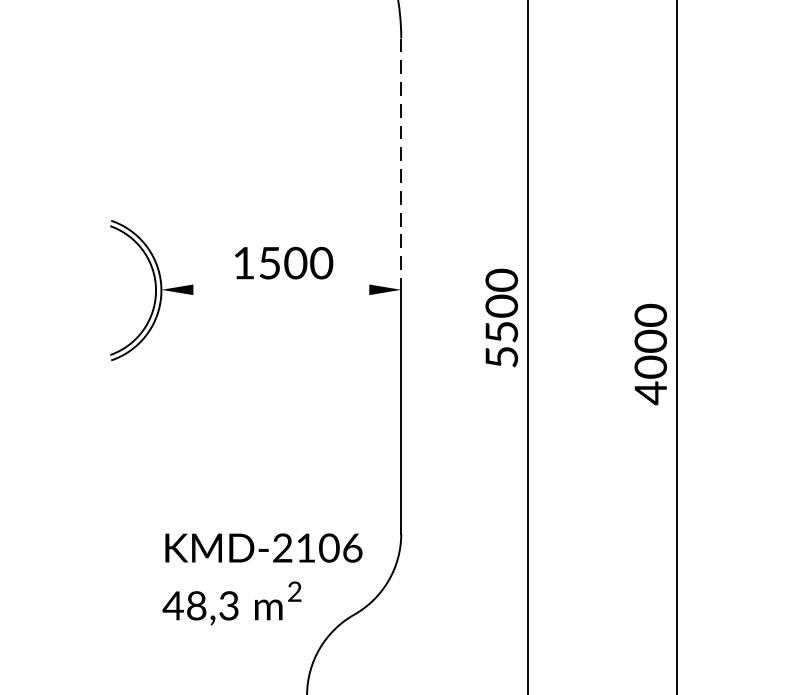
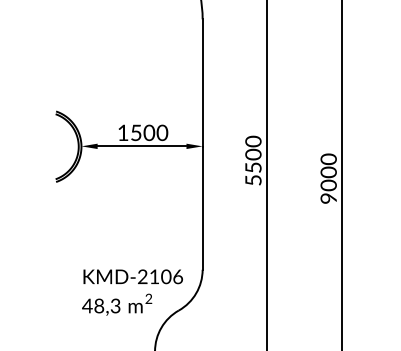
line: (400, 165) -> (202, 83), dashed -> solid
line: (280, 290) -> (141, 146), added
text: (650, 393) -> (328, 198), 4000 -> 9000

